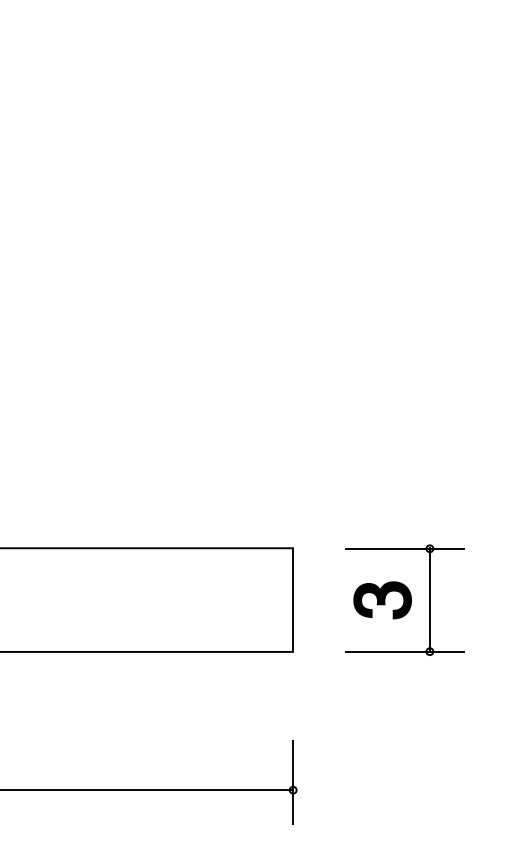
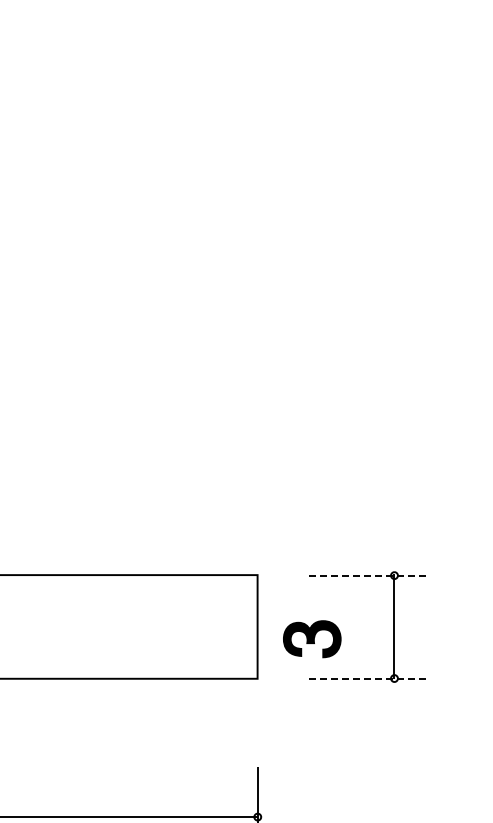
line: (404, 548) -> (369, 575), solid -> dashed
part: (382, 600) -> (312, 639), moved
line: (404, 651) -> (369, 678), solid -> dashed

